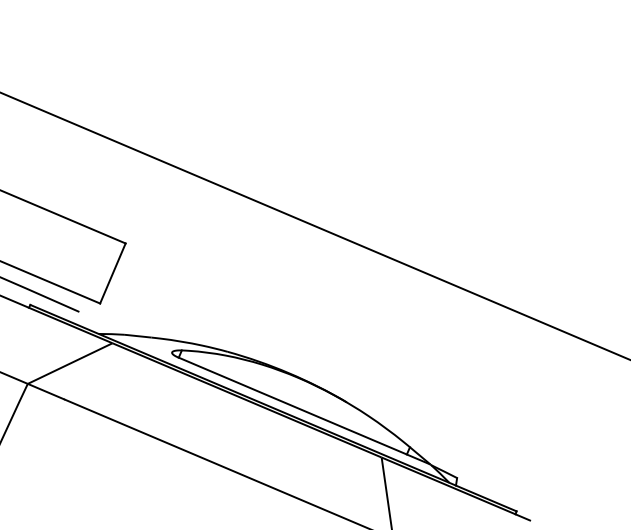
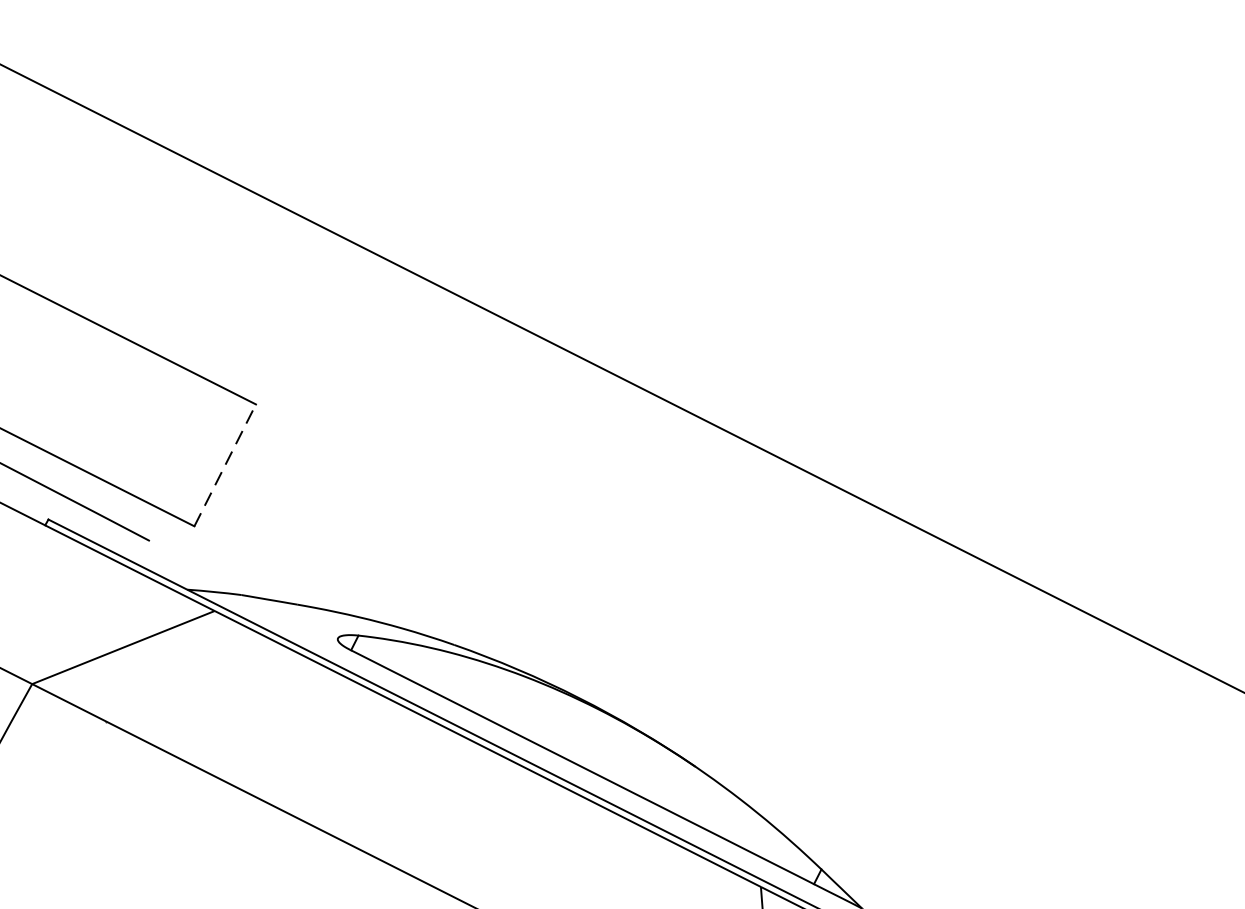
line: (112, 273) -> (224, 465), solid -> dashed

